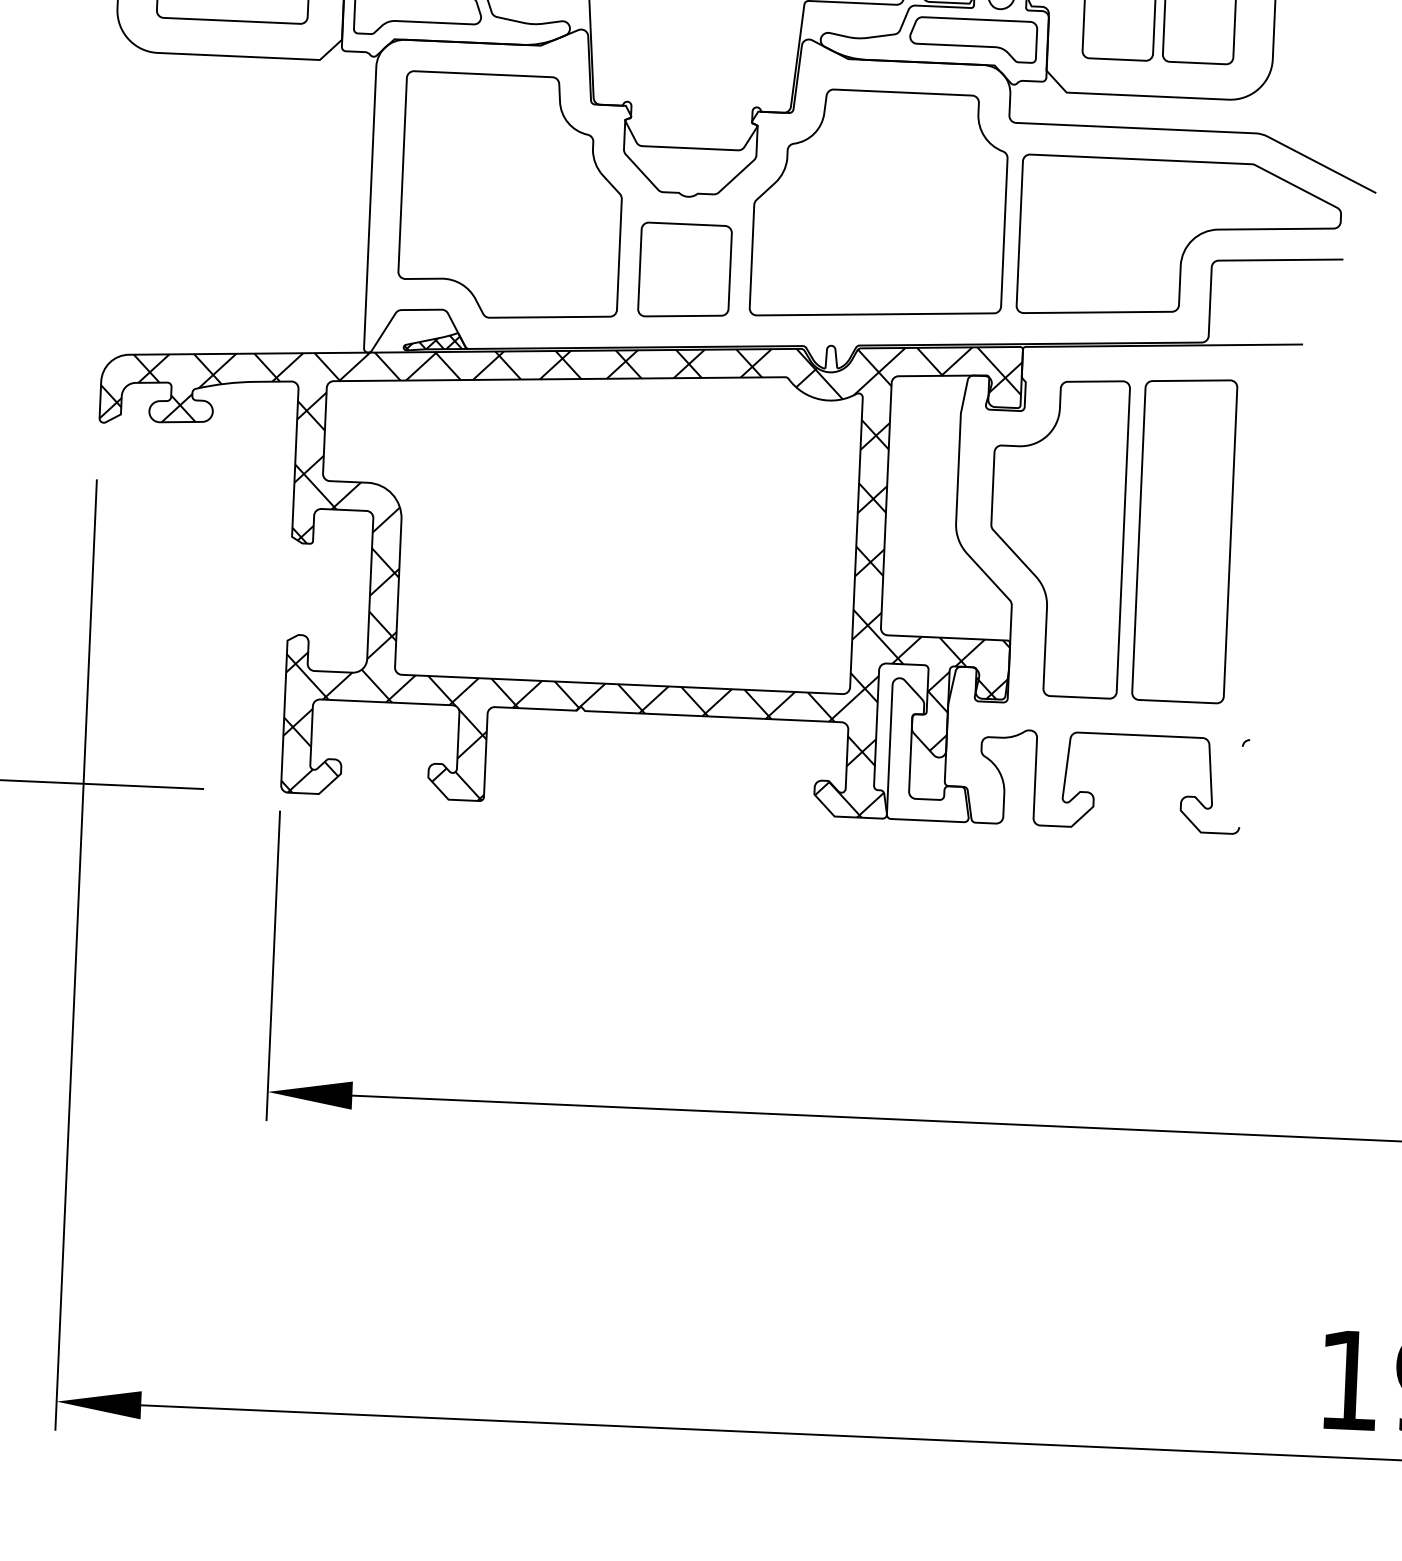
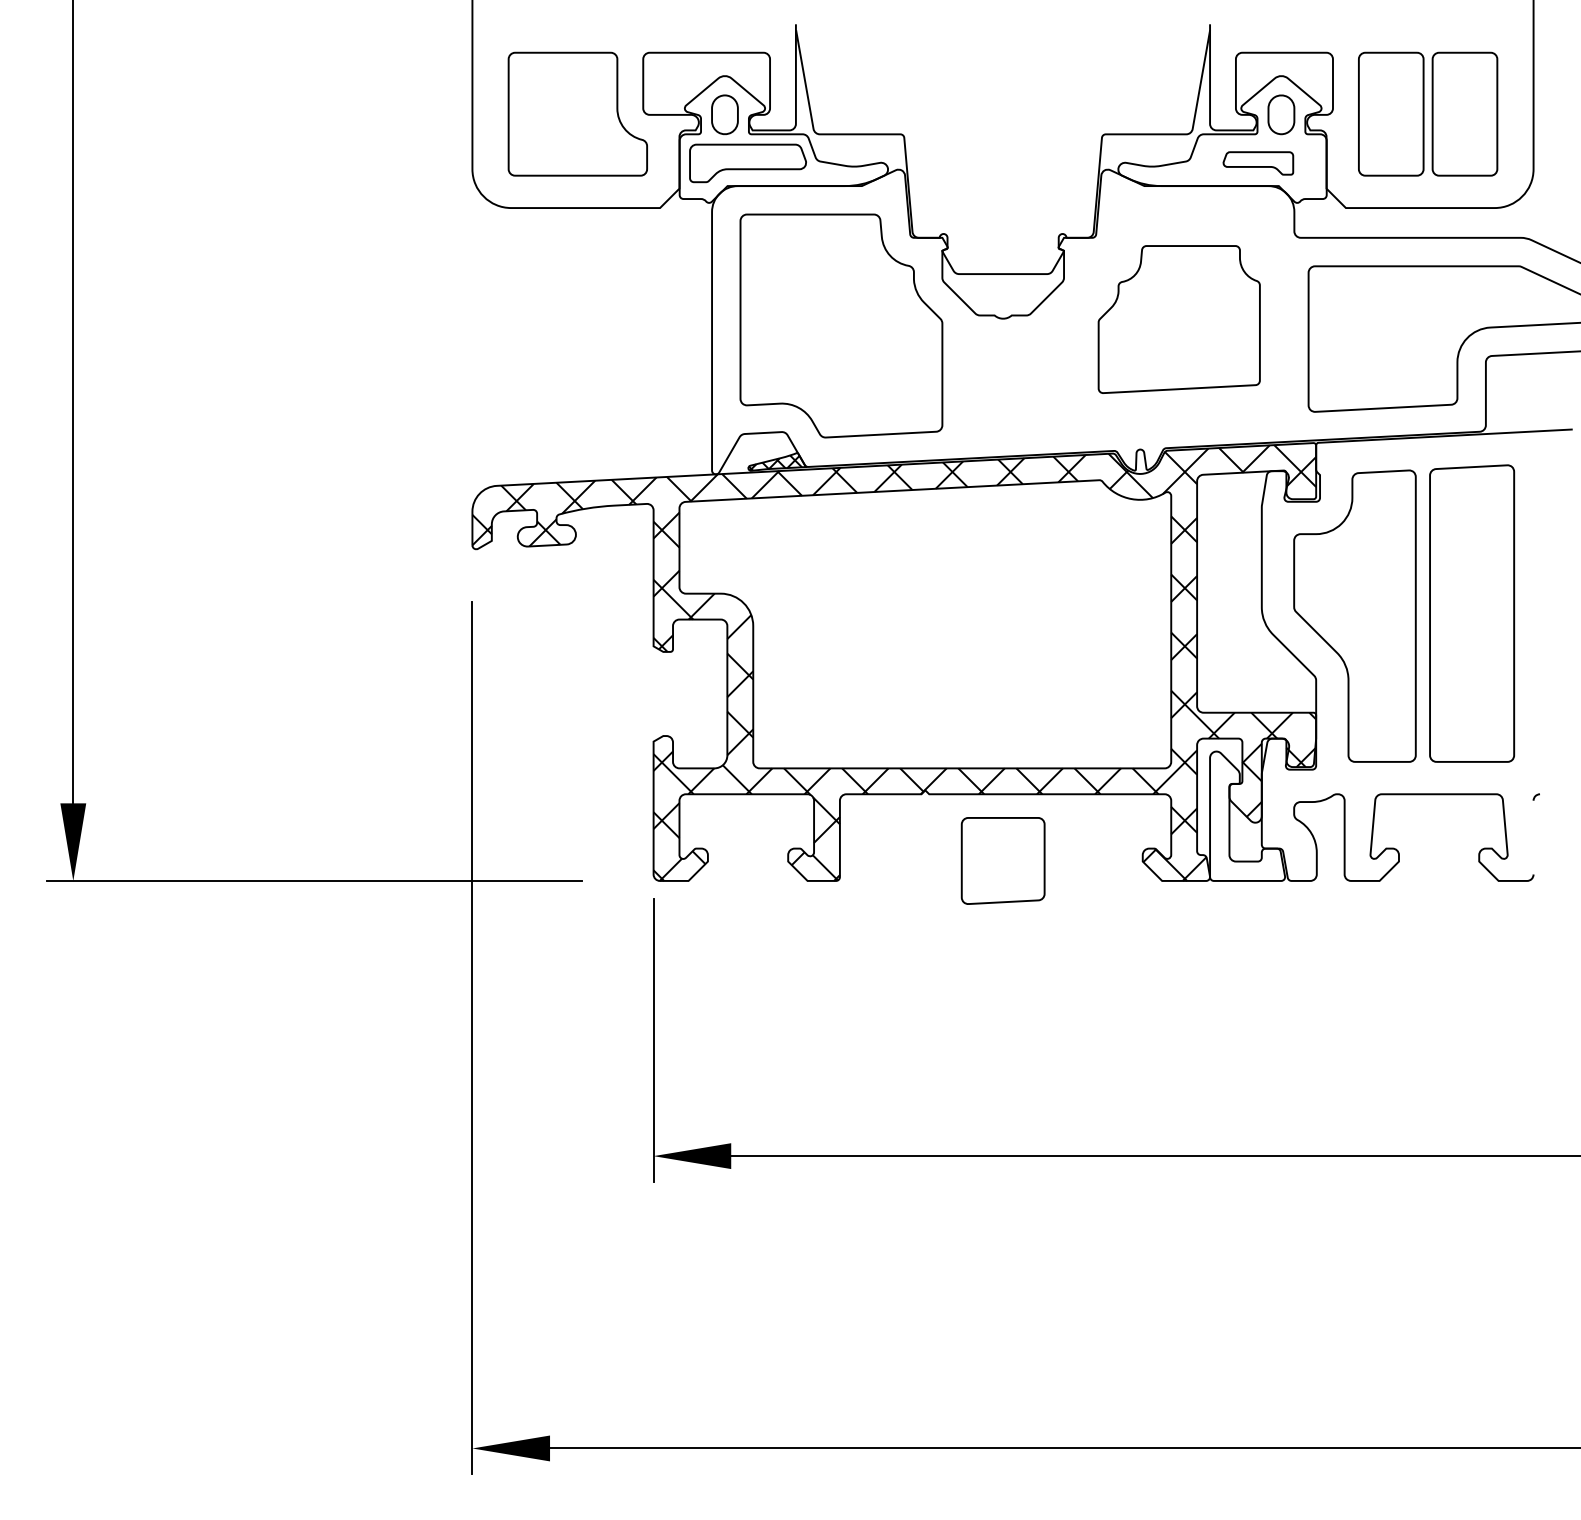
part: (973, 39) -> (1258, 163), size x0.6
part: (880, 206) -> (1179, 319), size x0.7
part: (684, 270) -> (1002, 860), moved

